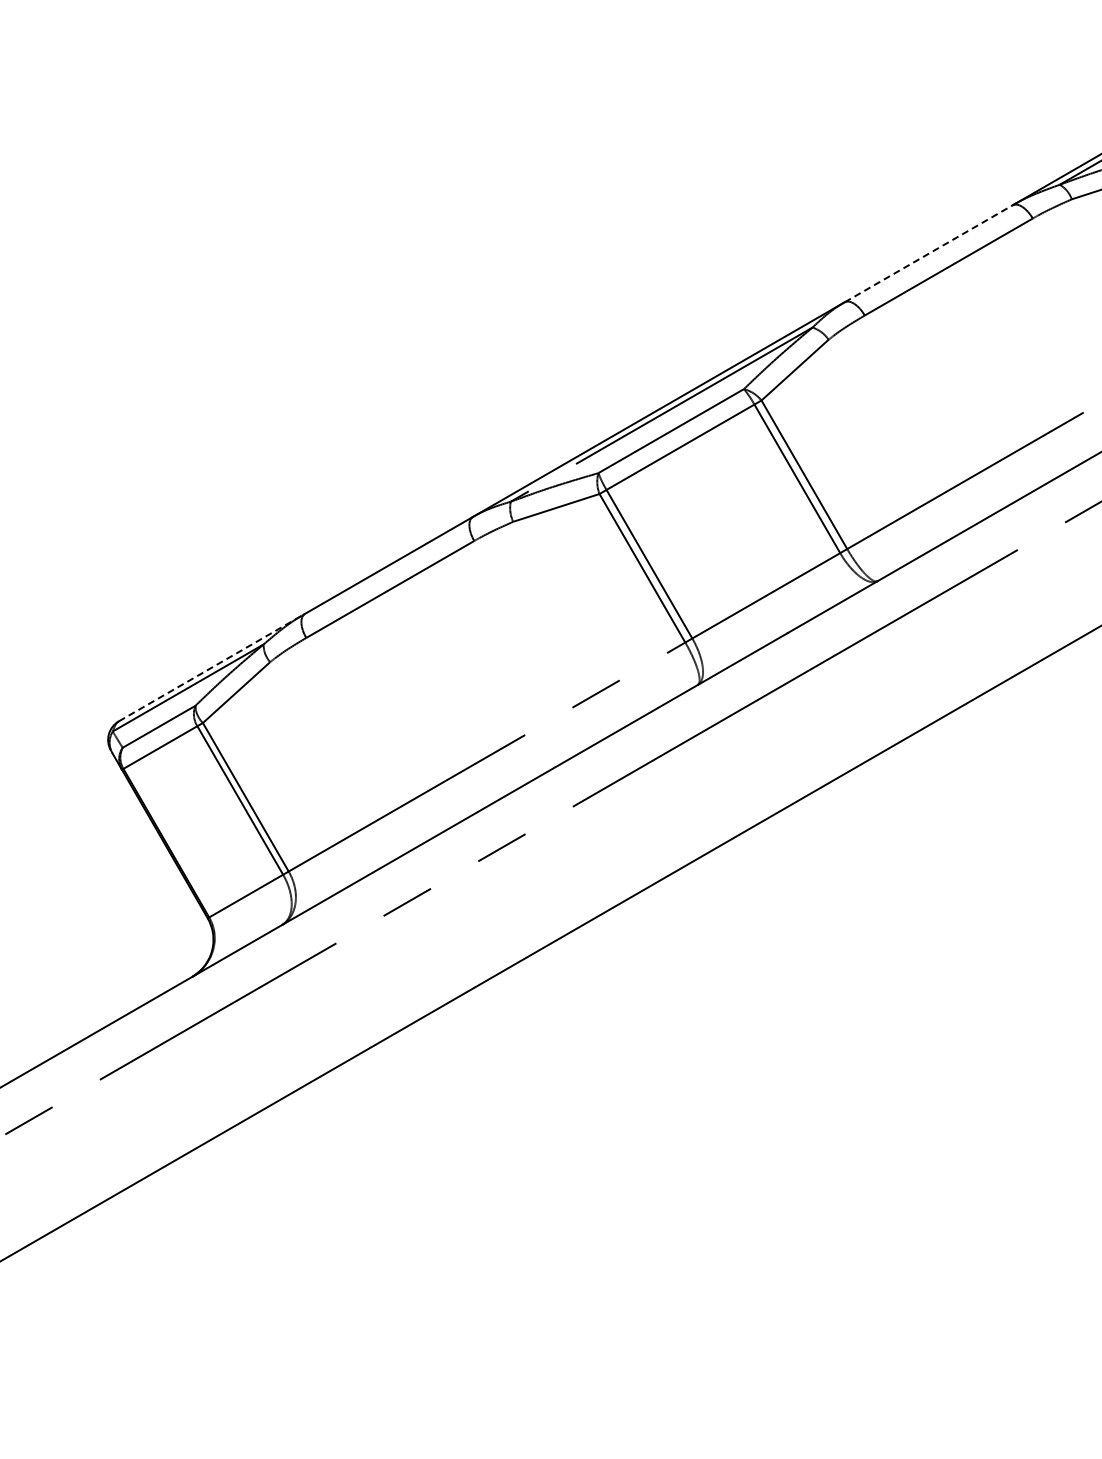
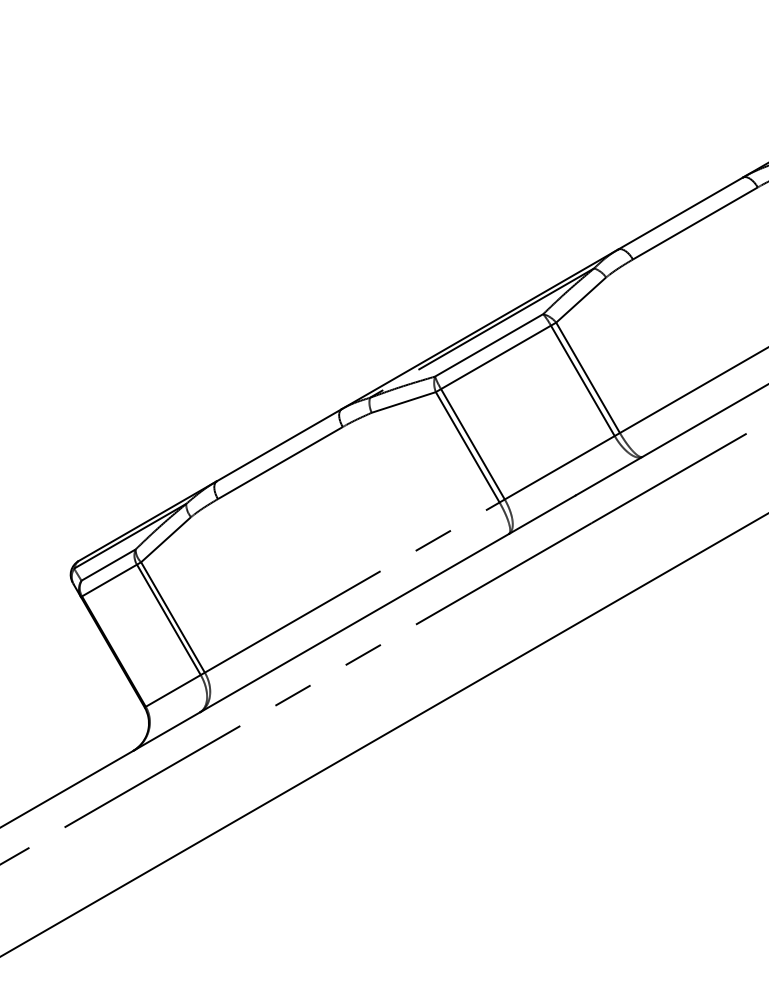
line: (928, 253) -> (680, 213), dashed -> solid
line: (212, 667) -> (148, 521), dashed -> solid

